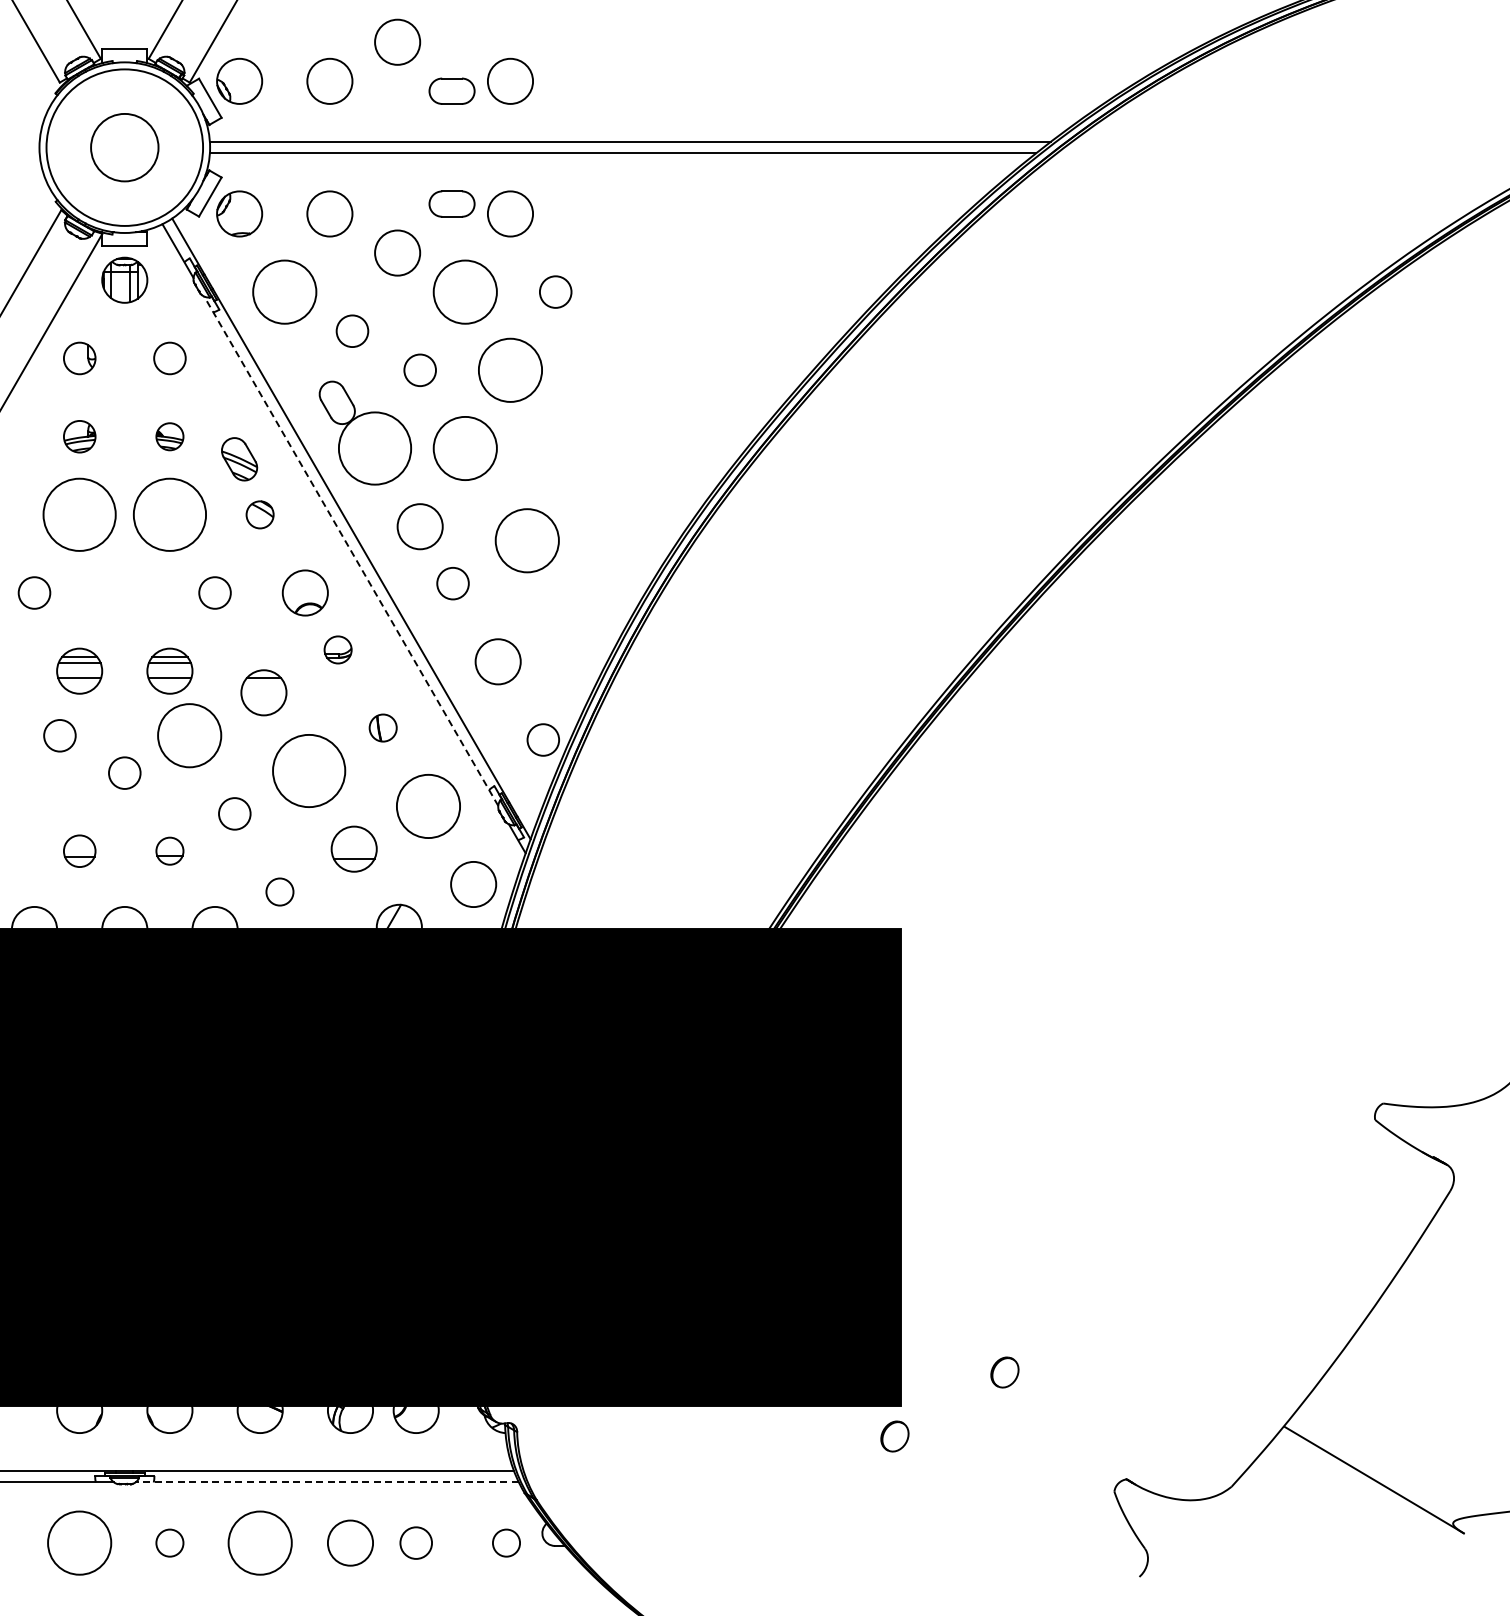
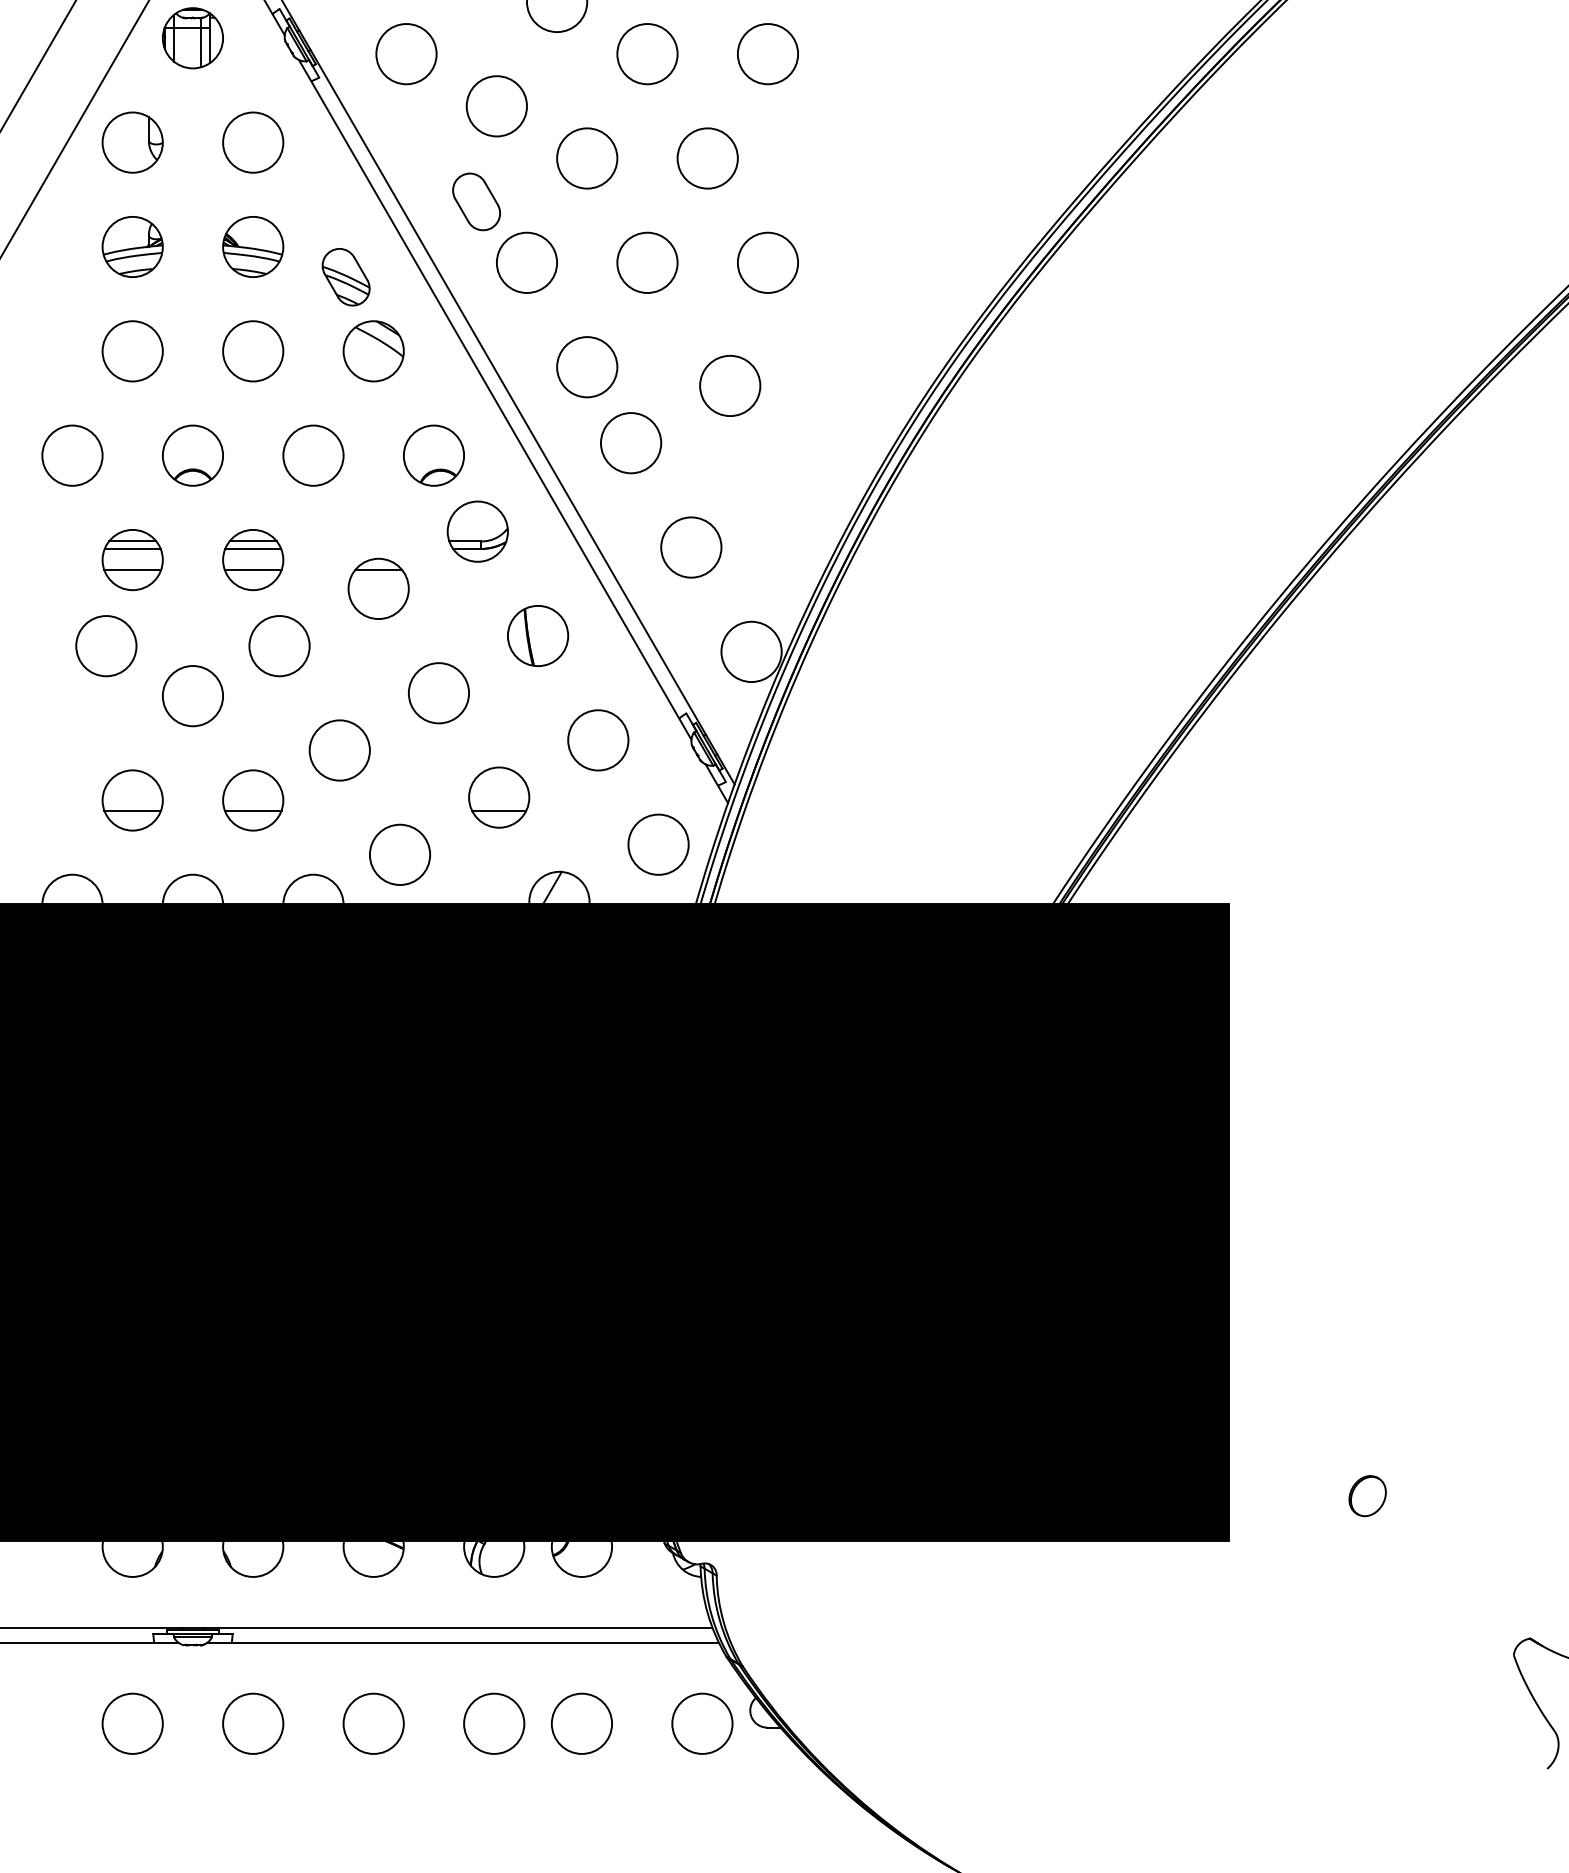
circle: (284, 291) -> (406, 53), size x0.71
circle: (464, 291) -> (646, 53), size x0.71
circle: (555, 291) -> (767, 53), size x1.43
circle: (352, 330) -> (496, 105), size x1.43
part: (79, 358) -> (132, 142), size x1.43
circle: (169, 358) -> (252, 142), size x1.43
circle: (419, 369) -> (586, 157), size x1.43
circle: (510, 369) -> (707, 157), size x0.71
part: (79, 436) -> (132, 246), size x1.43
part: (169, 436) -> (252, 246), size x1.67
circle: (374, 448) -> (526, 262), size x0.62
circle: (464, 448) -> (646, 262), size x0.71
circle: (555, 448) -> (767, 262), added
circle: (79, 514) -> (132, 350), size x0.62
circle: (169, 514) -> (252, 350), size x0.62
part: (259, 514) -> (372, 350), size x1.67
circle: (526, 540) -> (729, 385), size x0.71
line: (351, 550) -> (495, 398), dashed -> solid
circle: (452, 583) -> (630, 442), size x1.43
circle: (34, 592) -> (72, 455), size x1.43
part: (124, 592) -> (192, 455), added
circle: (214, 592) -> (312, 455), size x1.43
part: (337, 649) -> (476, 531), size x1.67
part: (382, 727) -> (536, 635), size x1.67
circle: (59, 735) -> (105, 645), size x1.43
circle: (189, 735) -> (279, 645), size x0.71
circle: (542, 739) -> (750, 651), size x1.43
circle: (308, 770) -> (438, 692), size x0.62
circle: (124, 772) -> (192, 695), size x1.43
circle: (428, 805) -> (598, 739), size x0.71
circle: (234, 813) -> (339, 749), size x1.43
part: (79, 850) -> (132, 799), size x1.43
part: (169, 850) -> (252, 799), size x1.67
circle: (279, 891) -> (399, 854), size x1.67
part: (894, 1436) -> (1220, 1581), removed
line: (327, 1482) -> (463, 1642), dashed -> solid
circle: (79, 1542) -> (132, 1722), size x0.71
circle: (169, 1542) -> (252, 1722), size x1.67
circle: (259, 1542) -> (372, 1722), size x0.71
circle: (415, 1542) -> (580, 1722), size x1.43
circle: (506, 1542) -> (702, 1722), size x1.67

